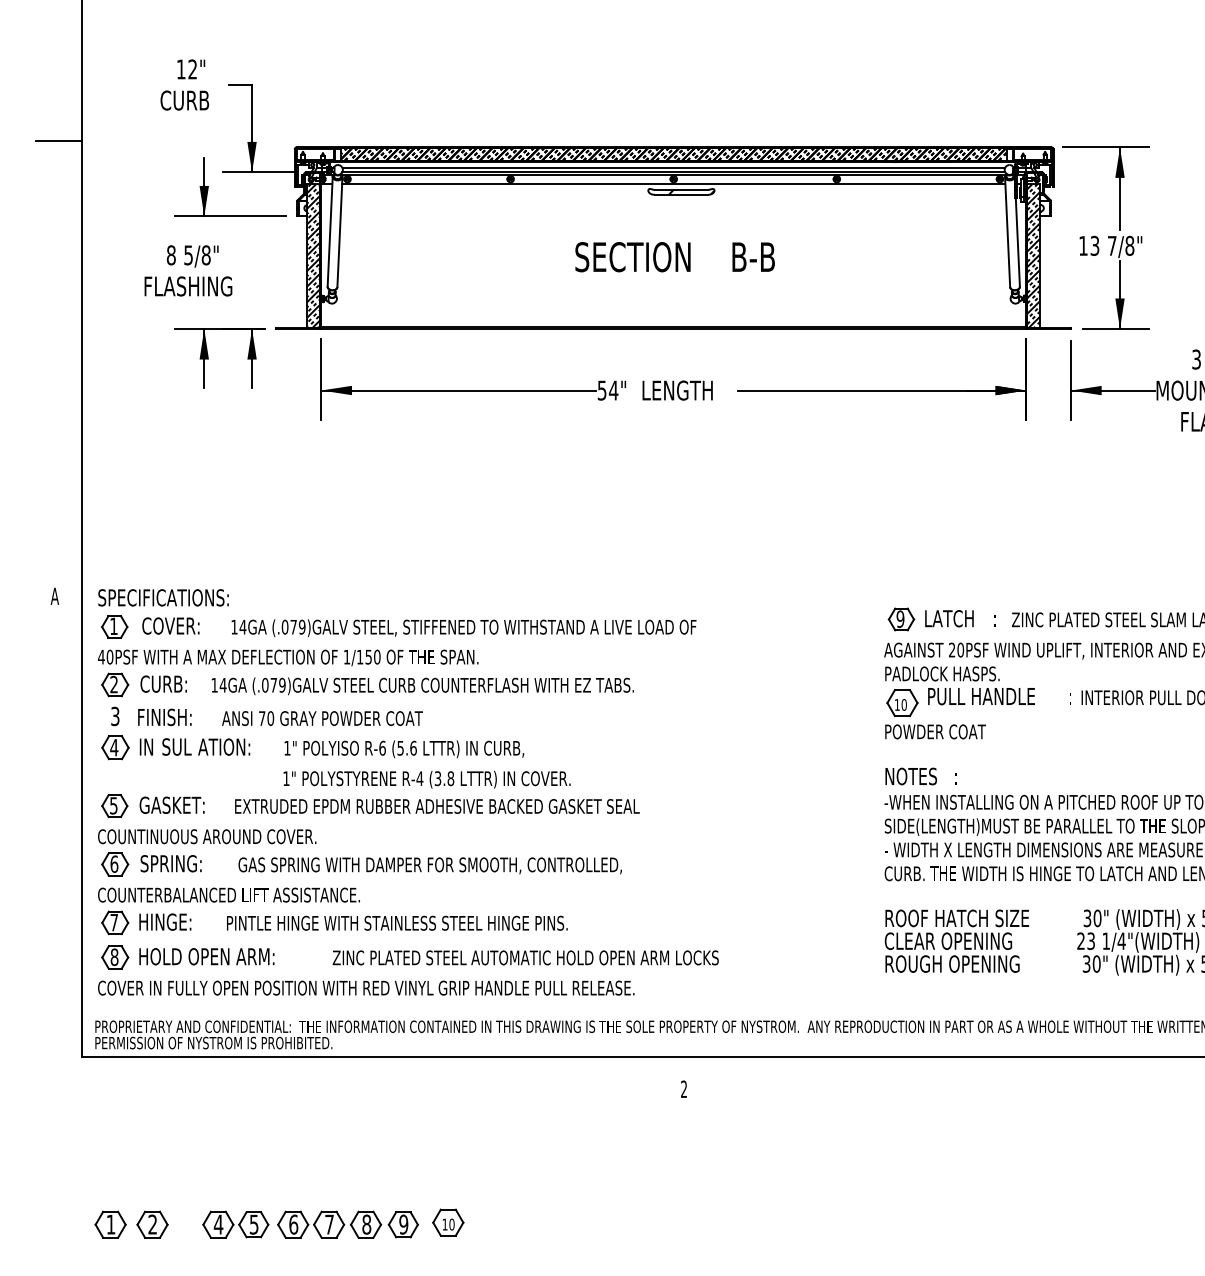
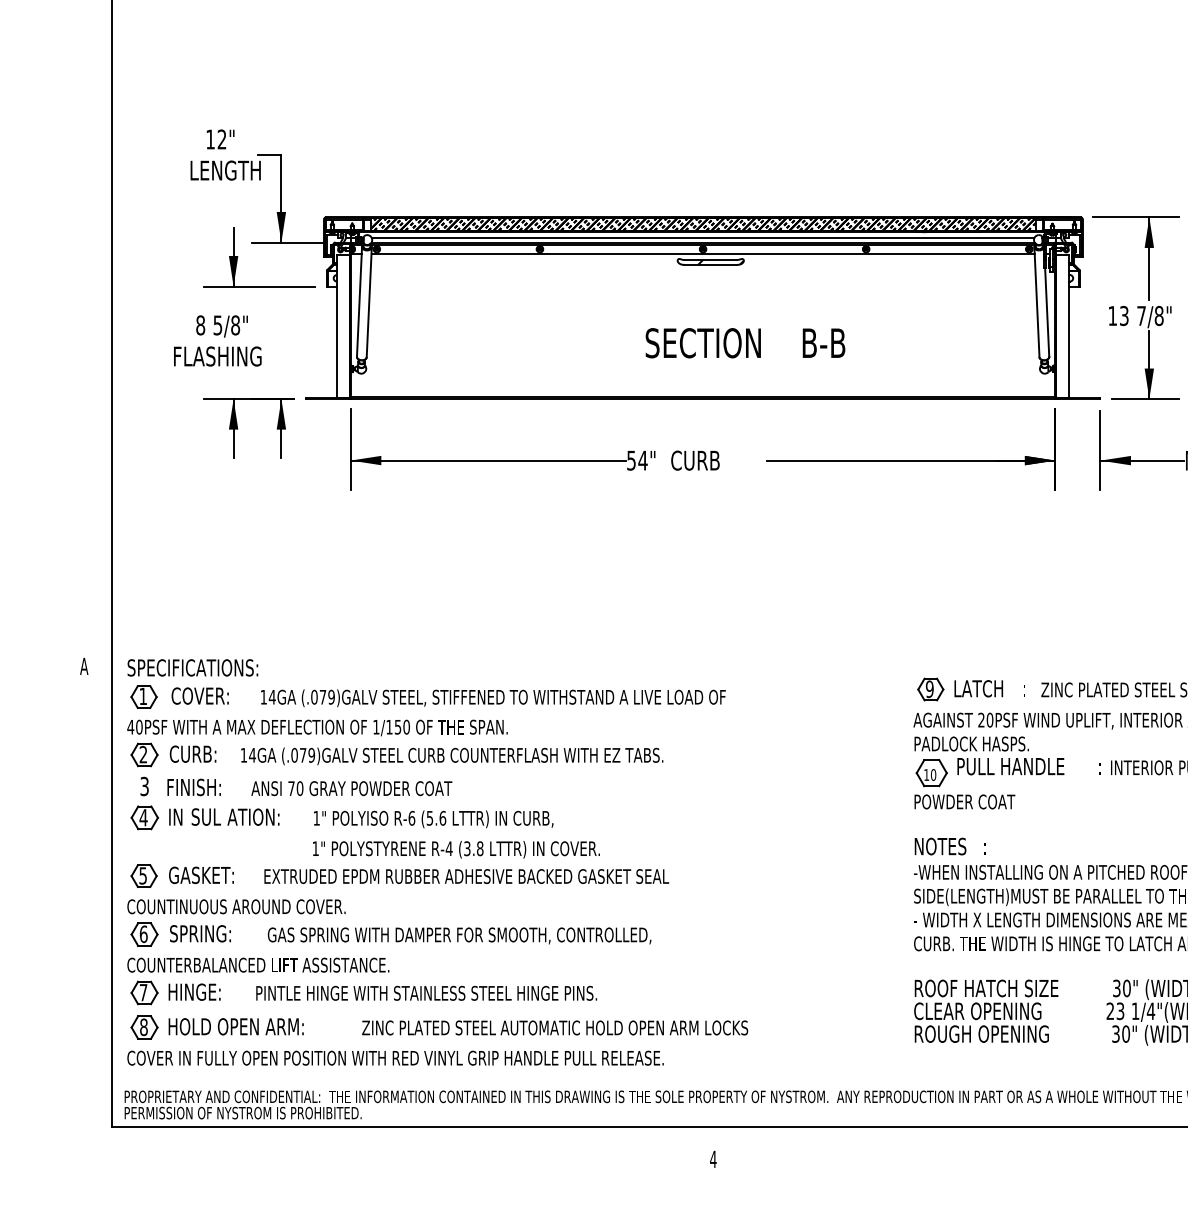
text: (195, 100) -> (224, 170), CURB -> LENGTH
line: (59, 141) -> (88, 211), removed
hatch: (313, 256) -> (342, 326), removed
hatch: (1033, 256) -> (1062, 326), removed
text: (674, 257) -> (744, 343), moved
text: (676, 390) -> (705, 460), LENGTH -> CURB
text: (683, 1088) -> (712, 1158), 2 -> 4

